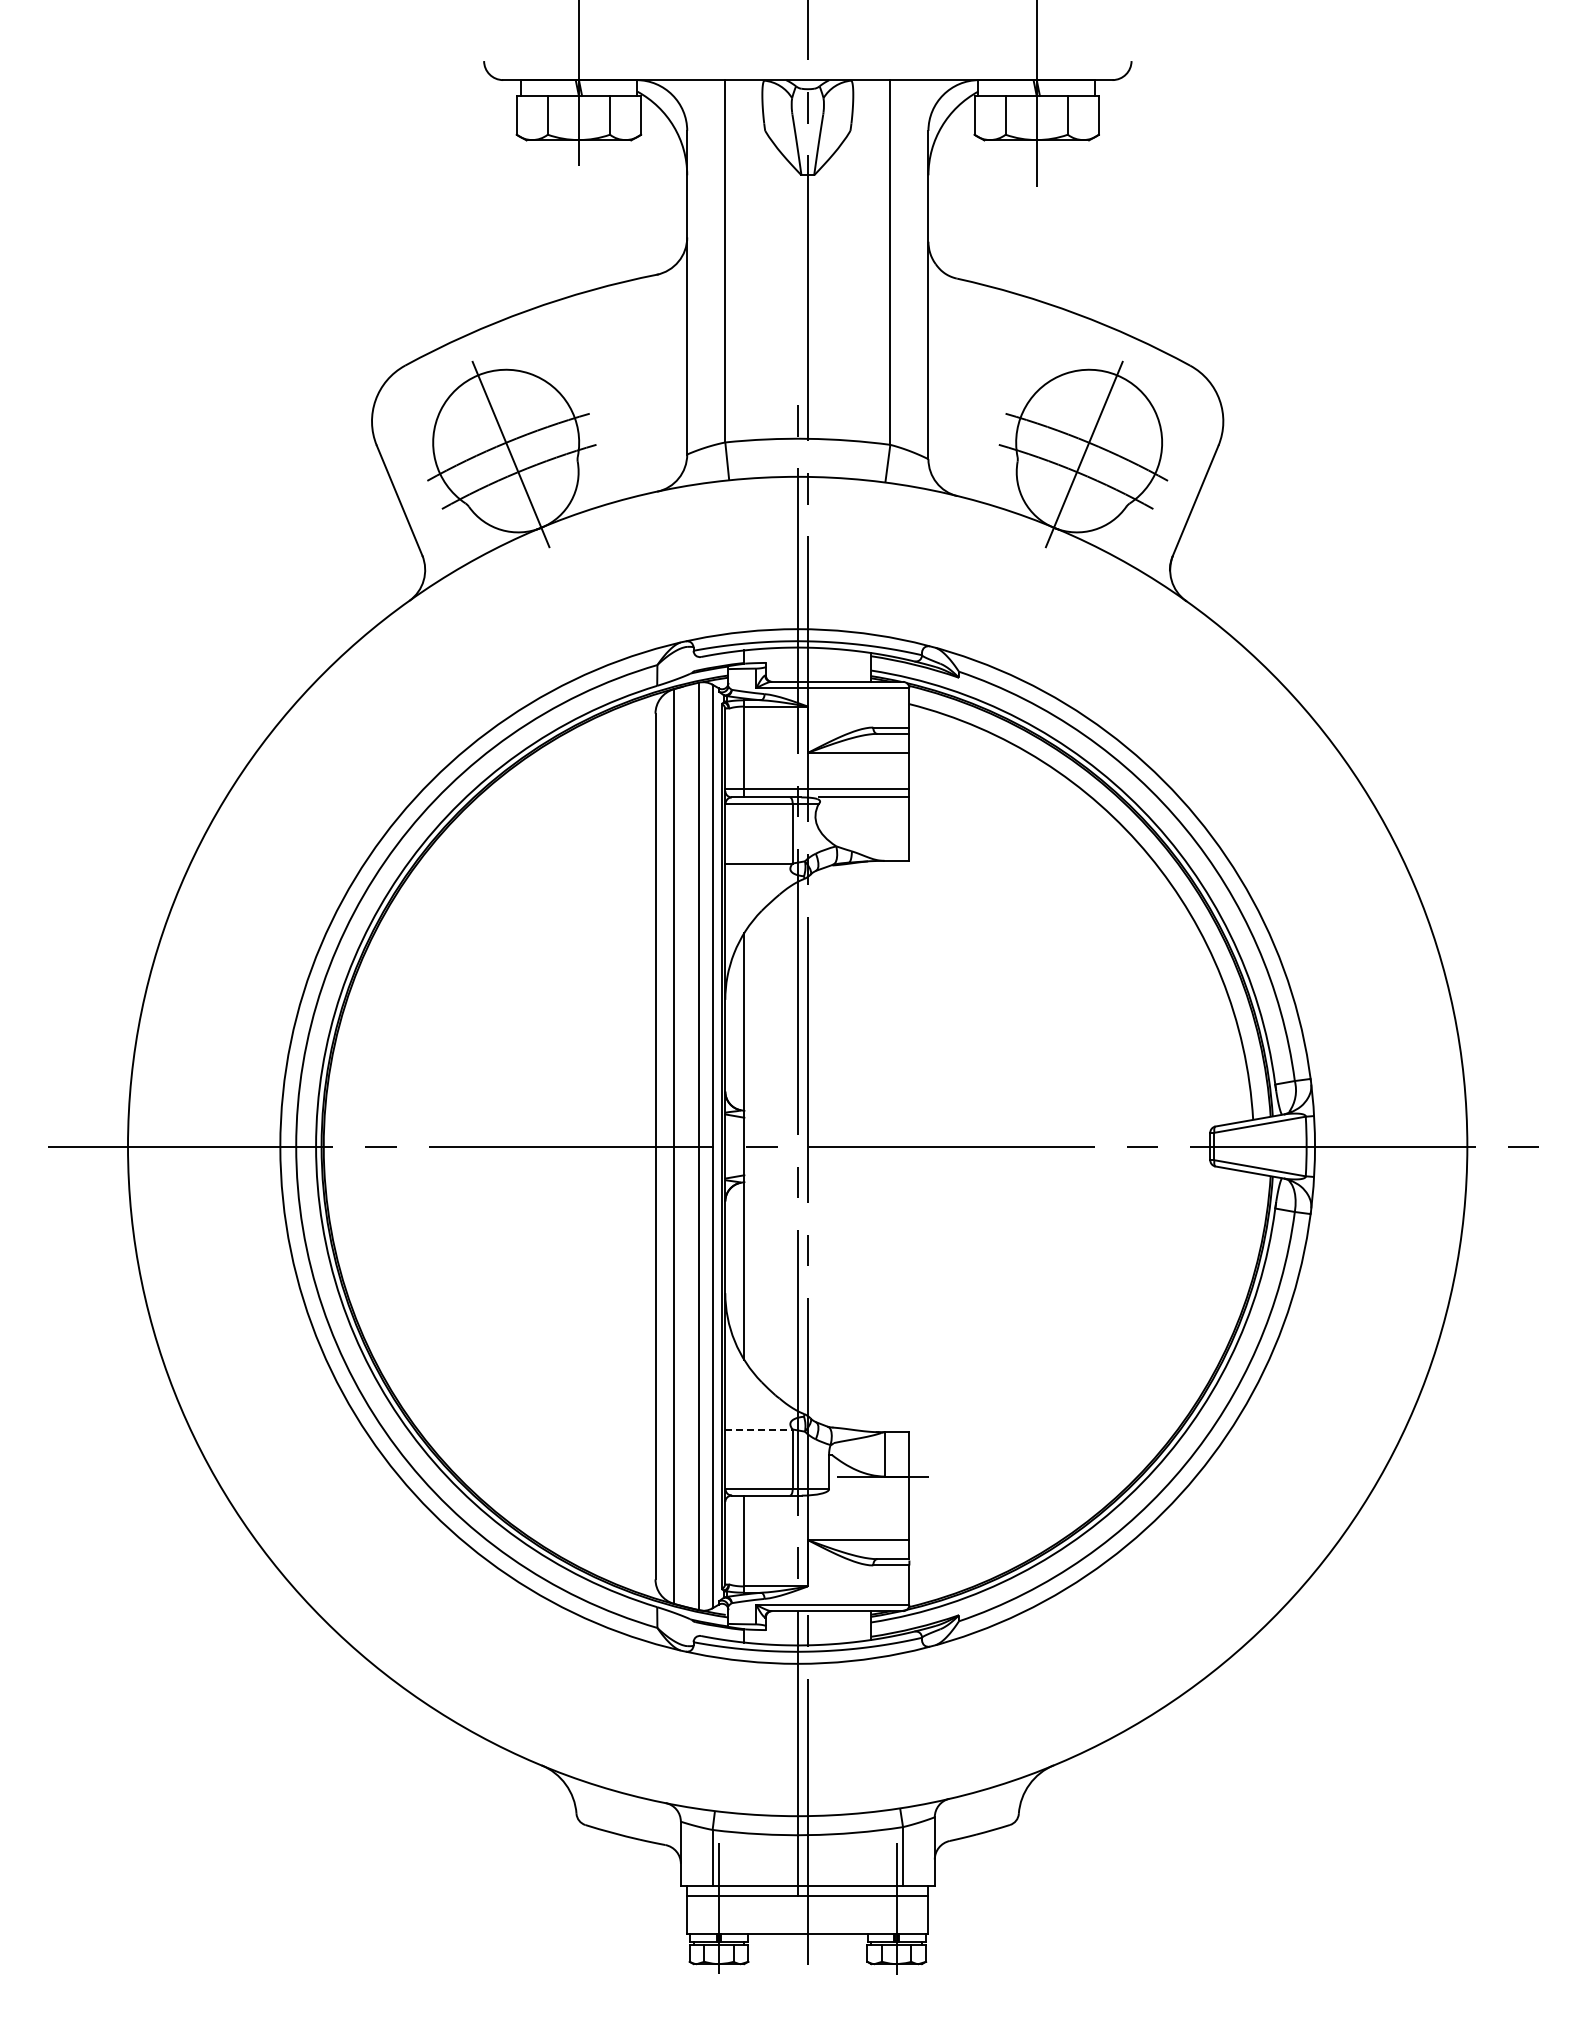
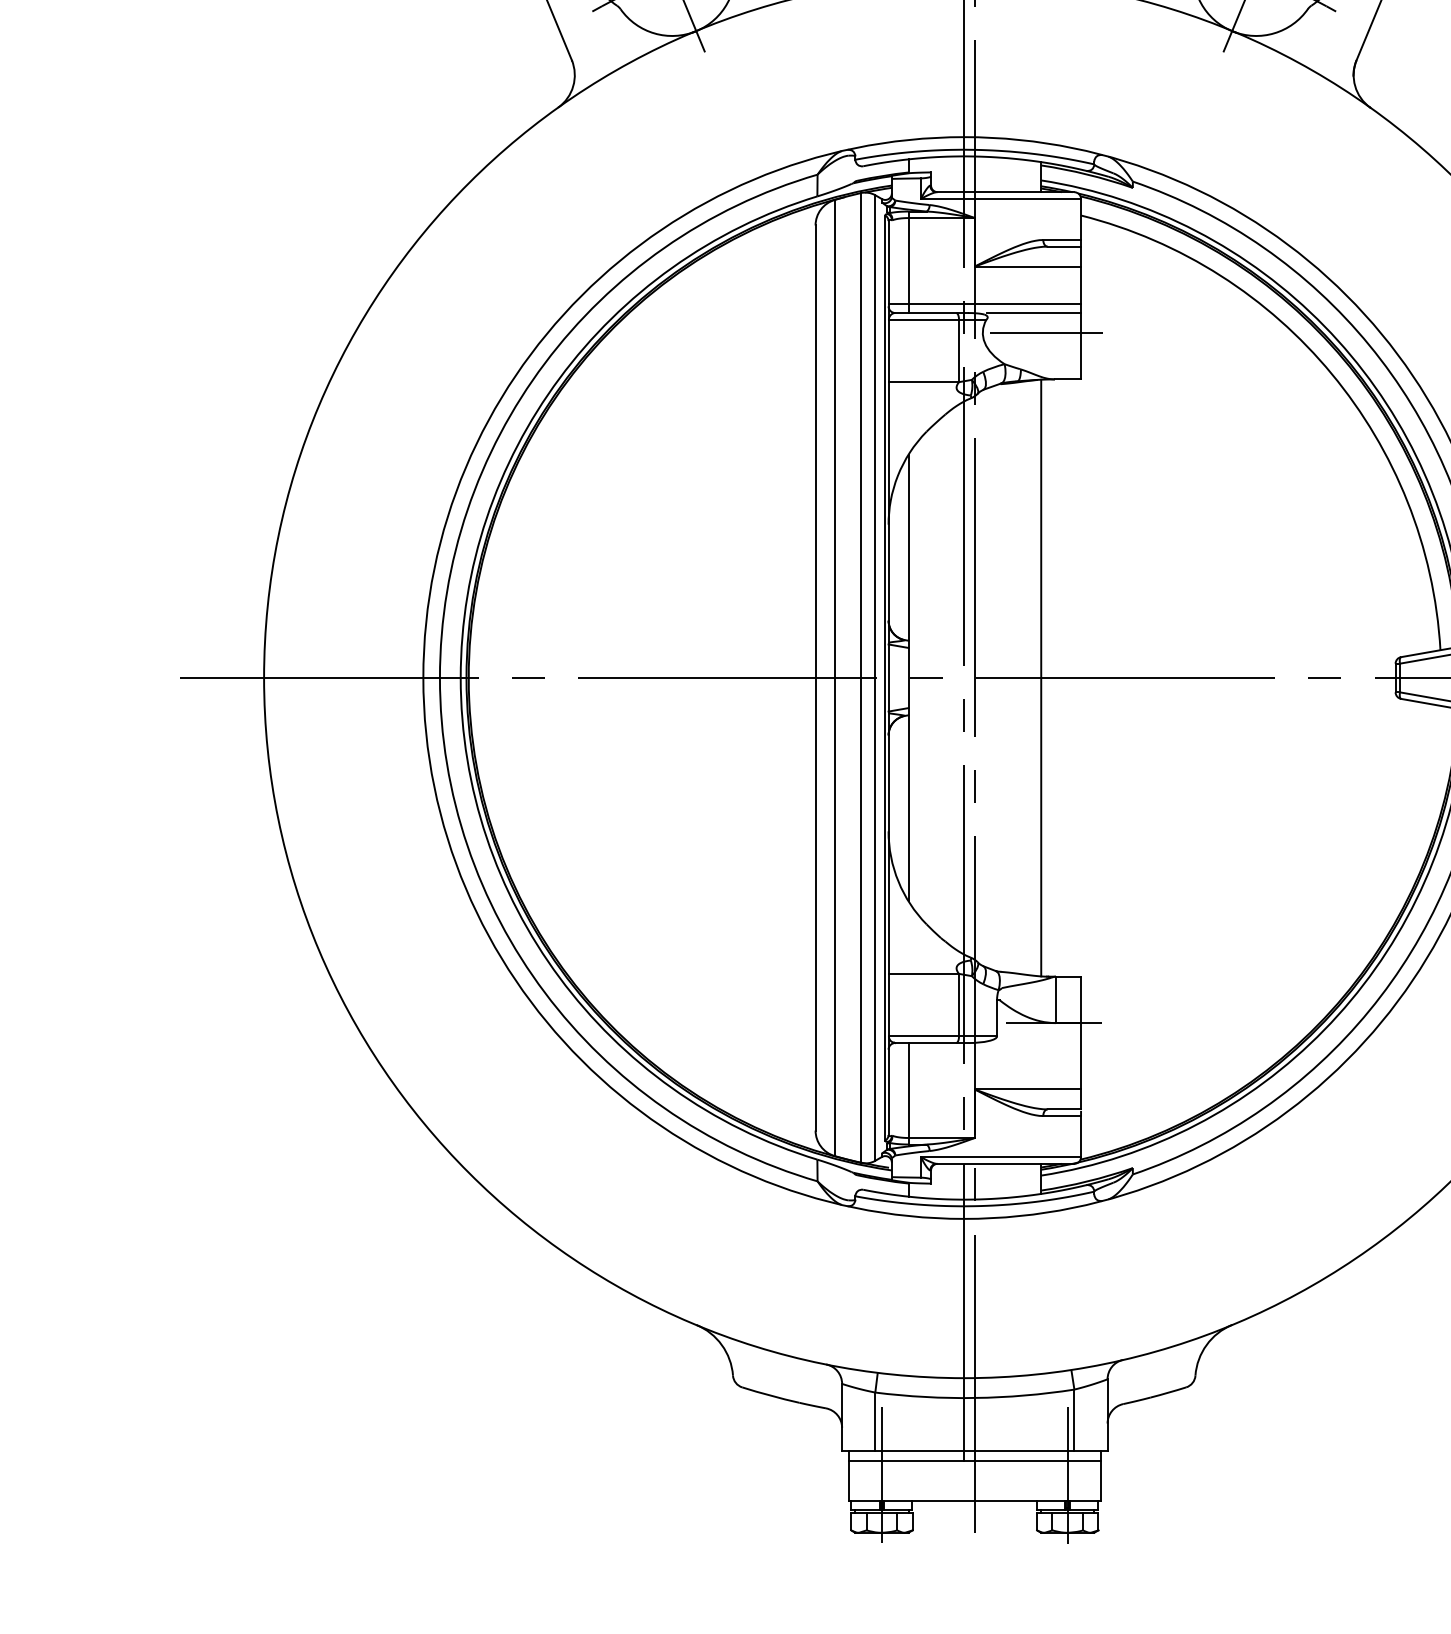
line: (876, 816) -> (1046, 332), added
line: (871, 1146) -> (1041, 678), added
line: (759, 1429) -> (924, 973), dashed -> solid

